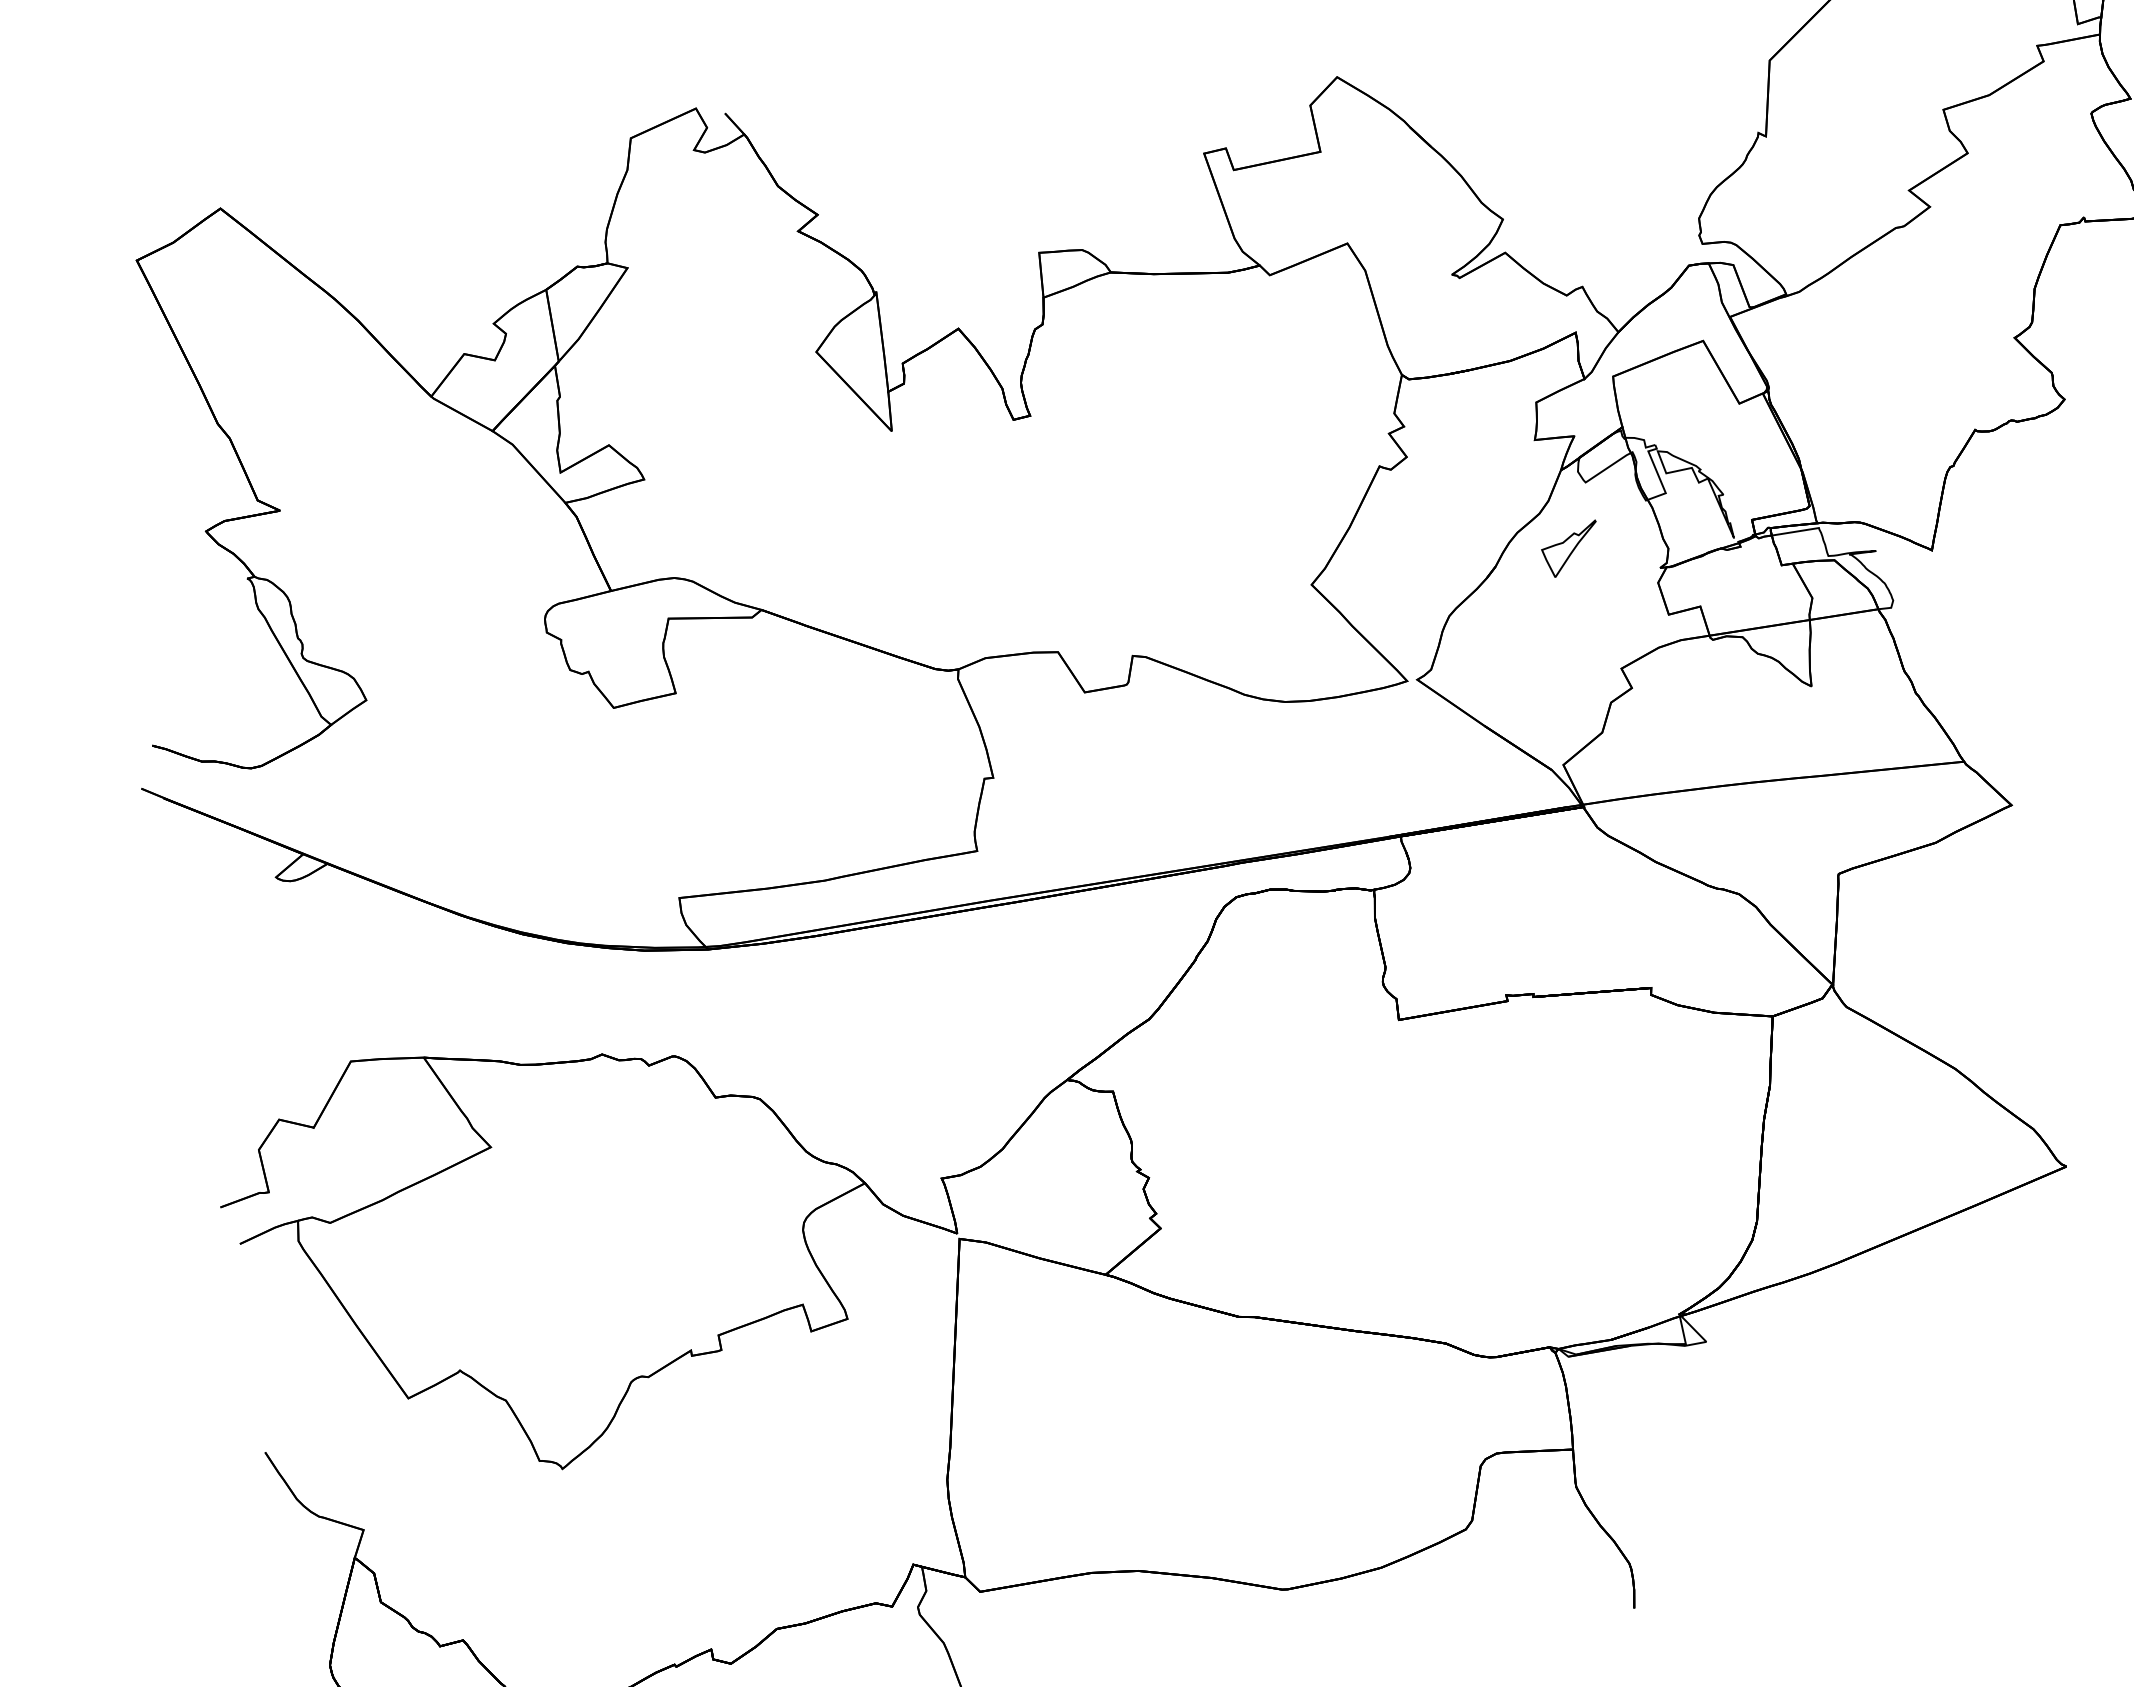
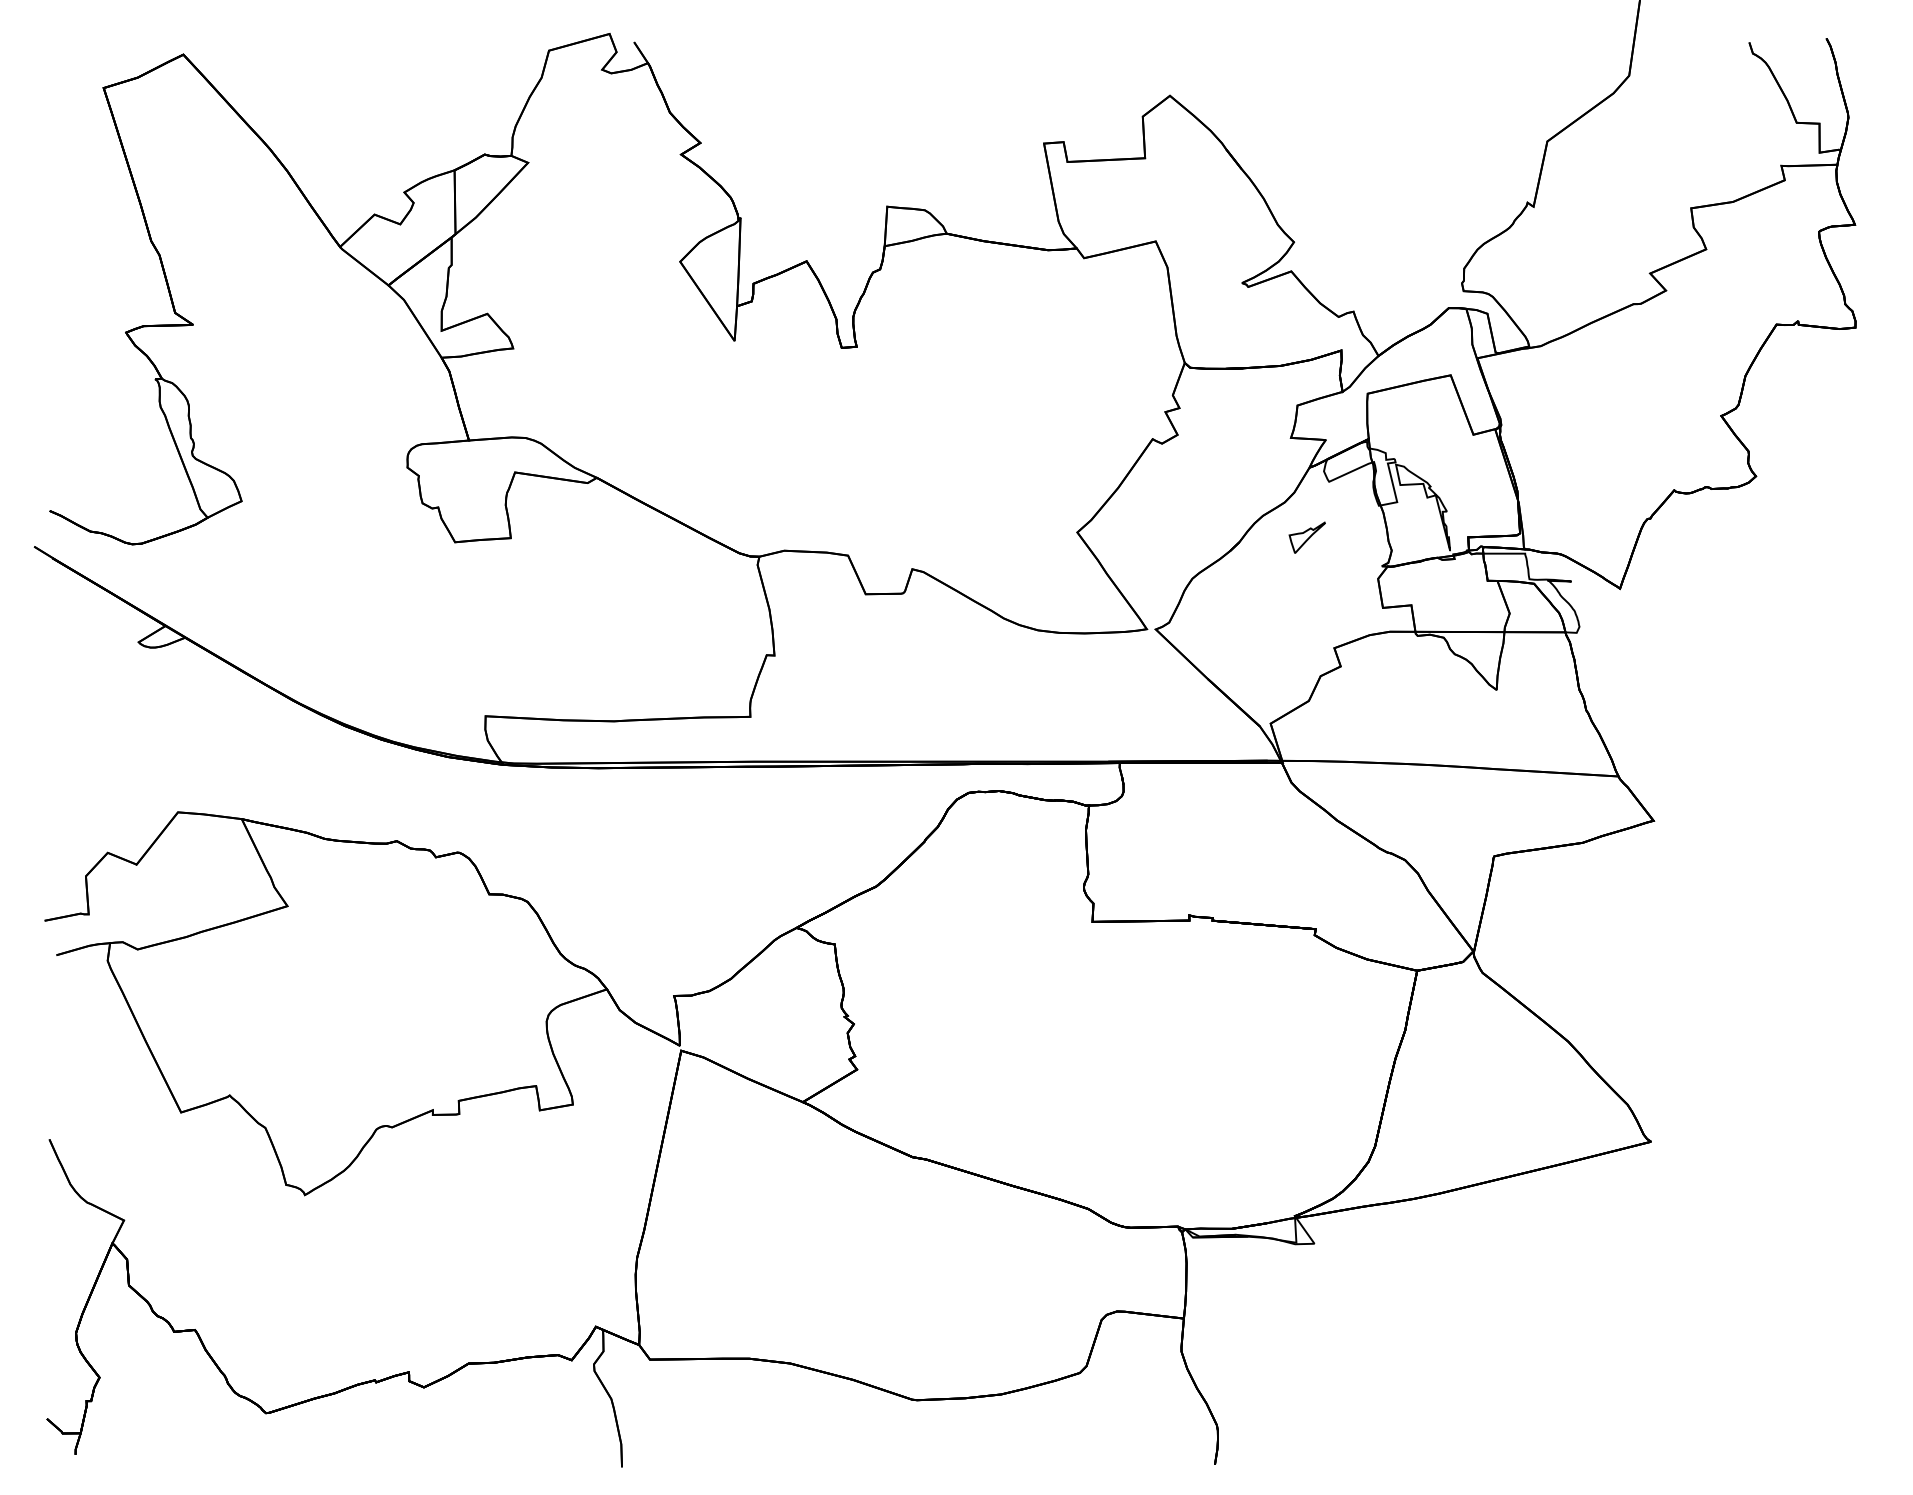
part: (1571, 549) -> (1307, 537), size x0.7

